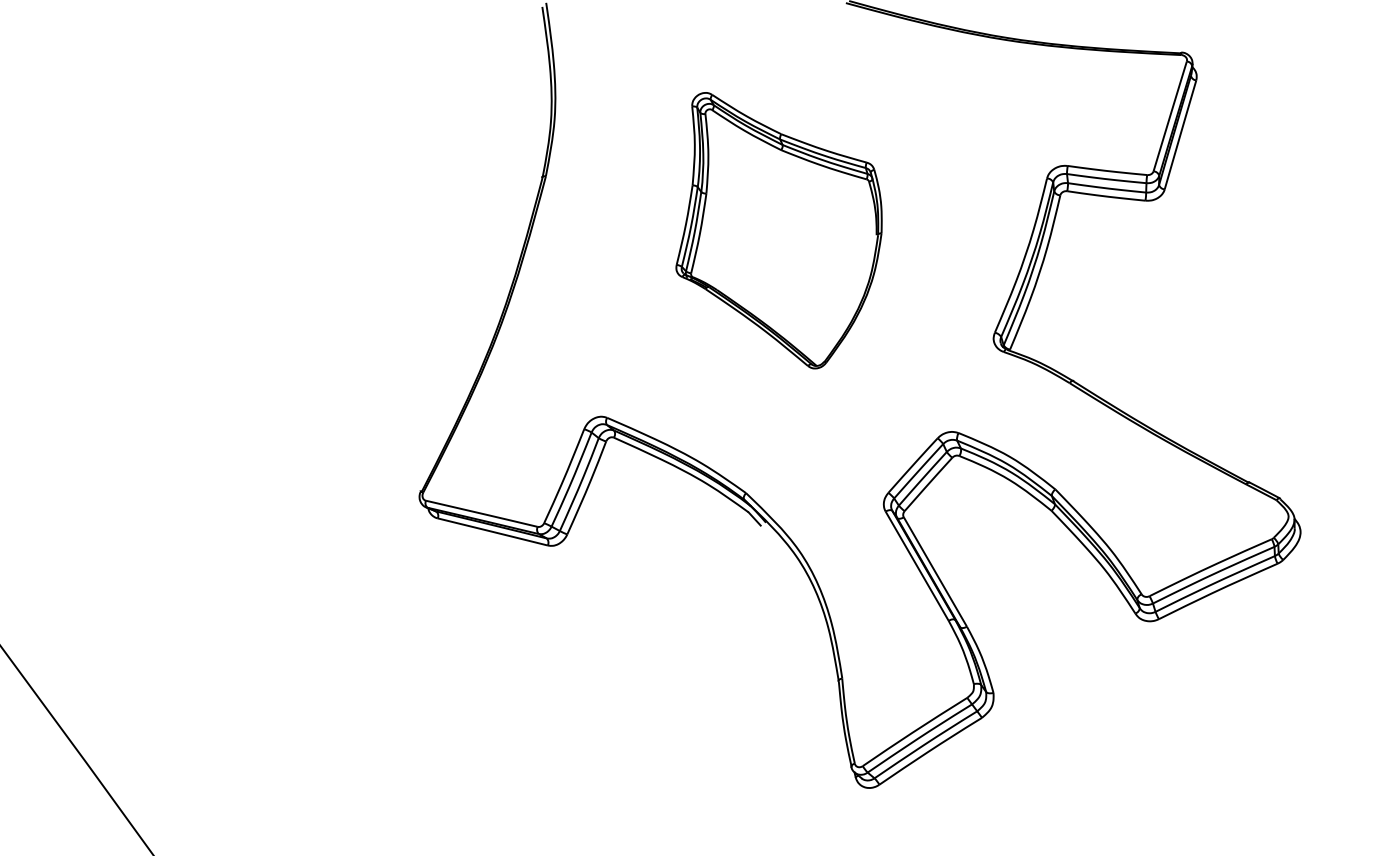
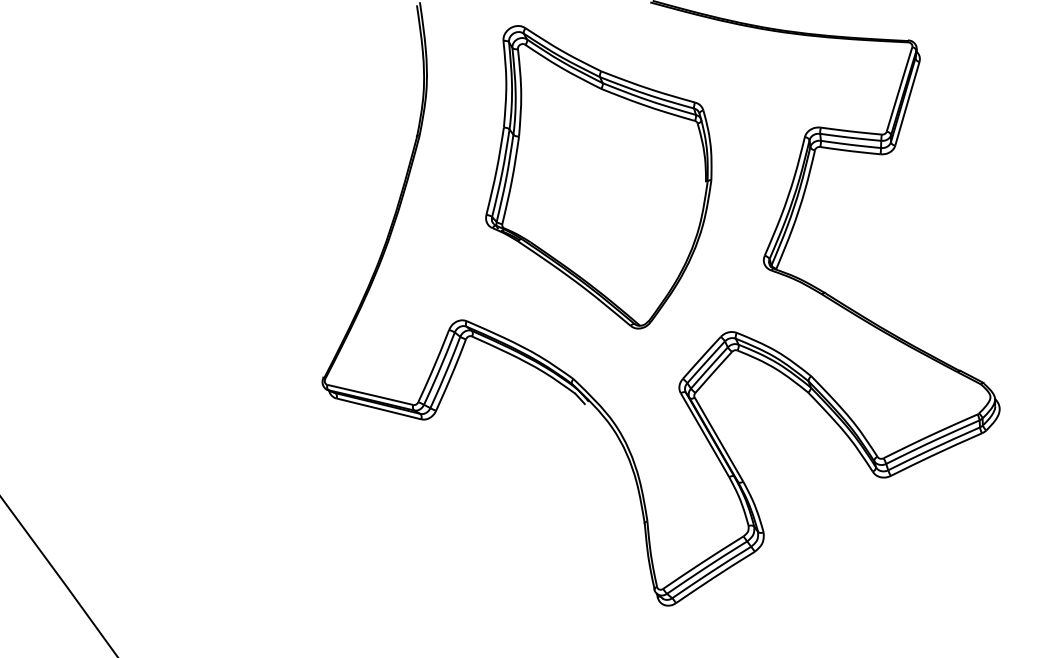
part: (778, 230) -> (598, 177), size x1.43

